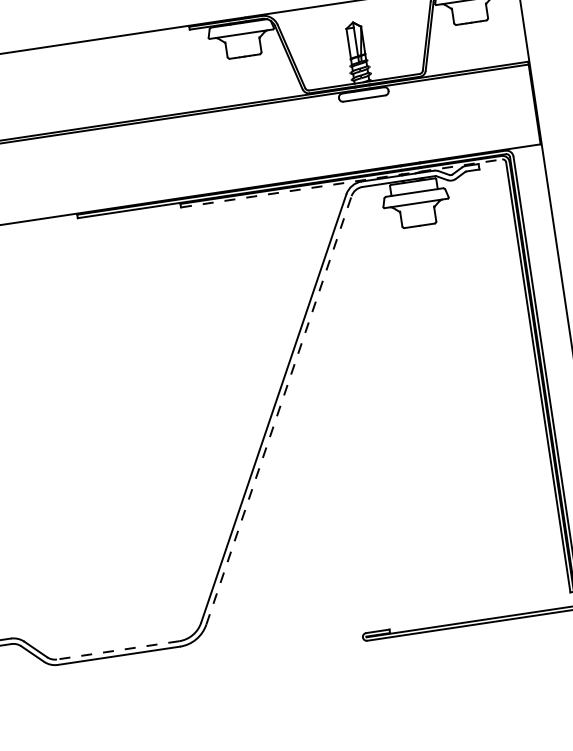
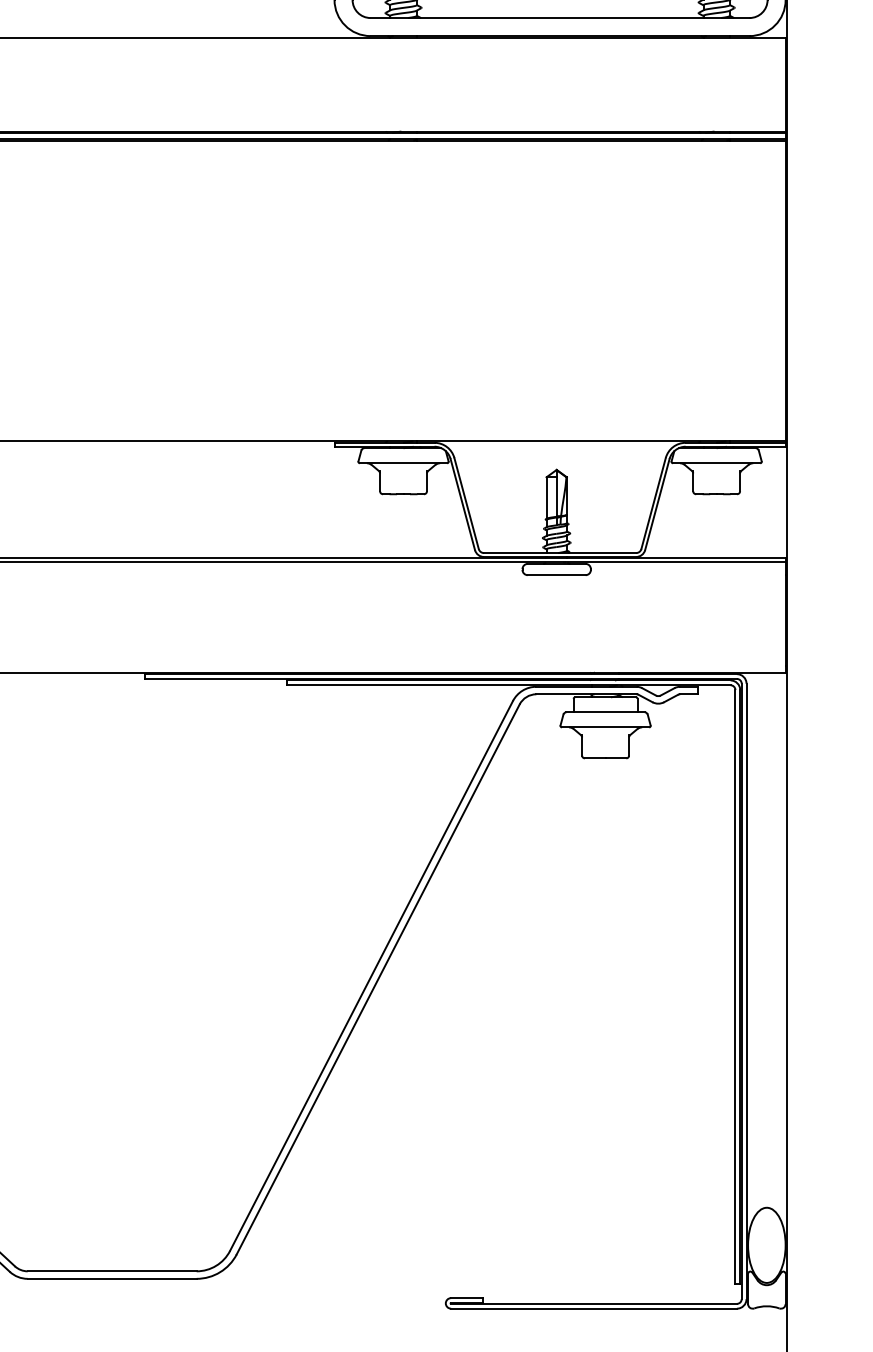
line: (341, 183) -> (508, 685), dashed -> solid
line: (279, 409) -> (378, 978), dashed -> solid
line: (117, 650) -> (111, 1271), dashed -> solid

